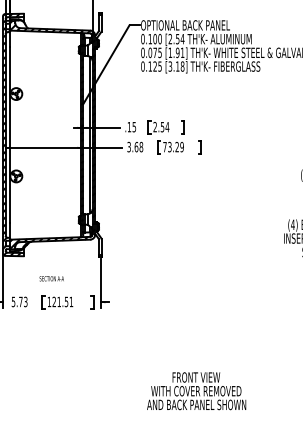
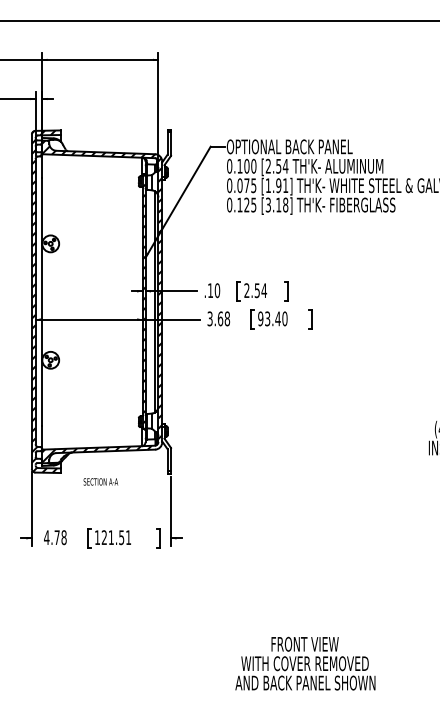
text: (134, 127) -> (217, 290), .15 -> .10
text: (173, 146) -> (272, 318), 73.29 -> 93.40
text: (51, 278) -> (100, 481), moved
text: (19, 301) -> (55, 537), 5.73 -> 4.78

